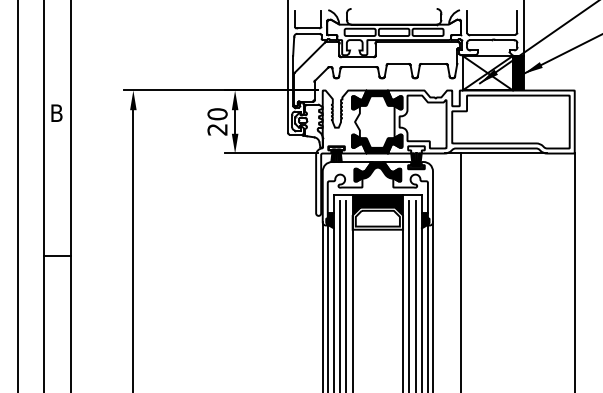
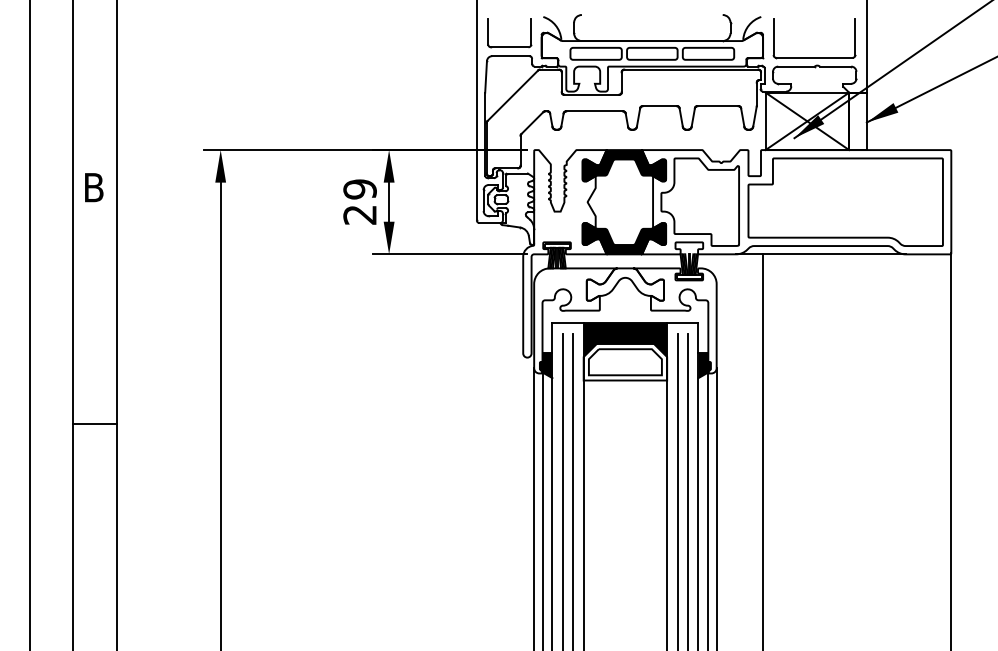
fill: (518, 72) -> (858, 120), removed
text: (217, 114) -> (359, 189), 20 -> 29
fill: (377, 171) -> (624, 284), removed

